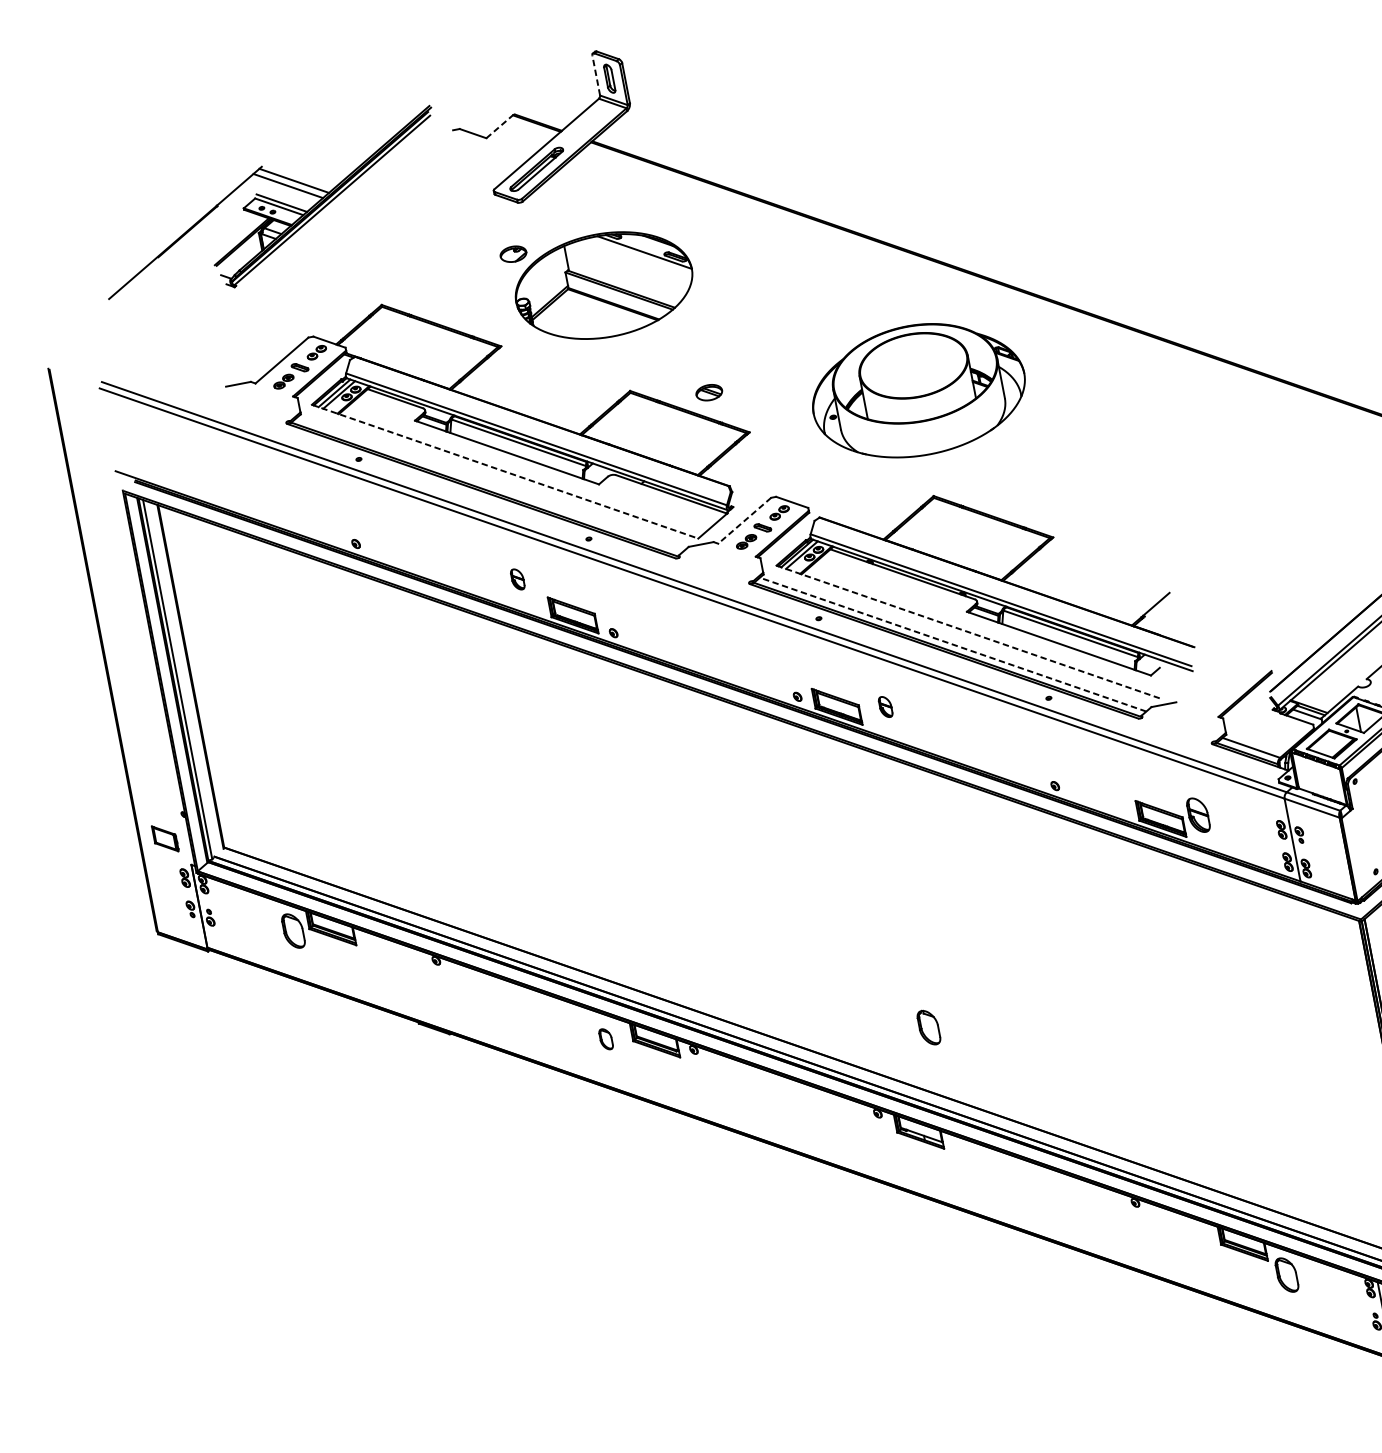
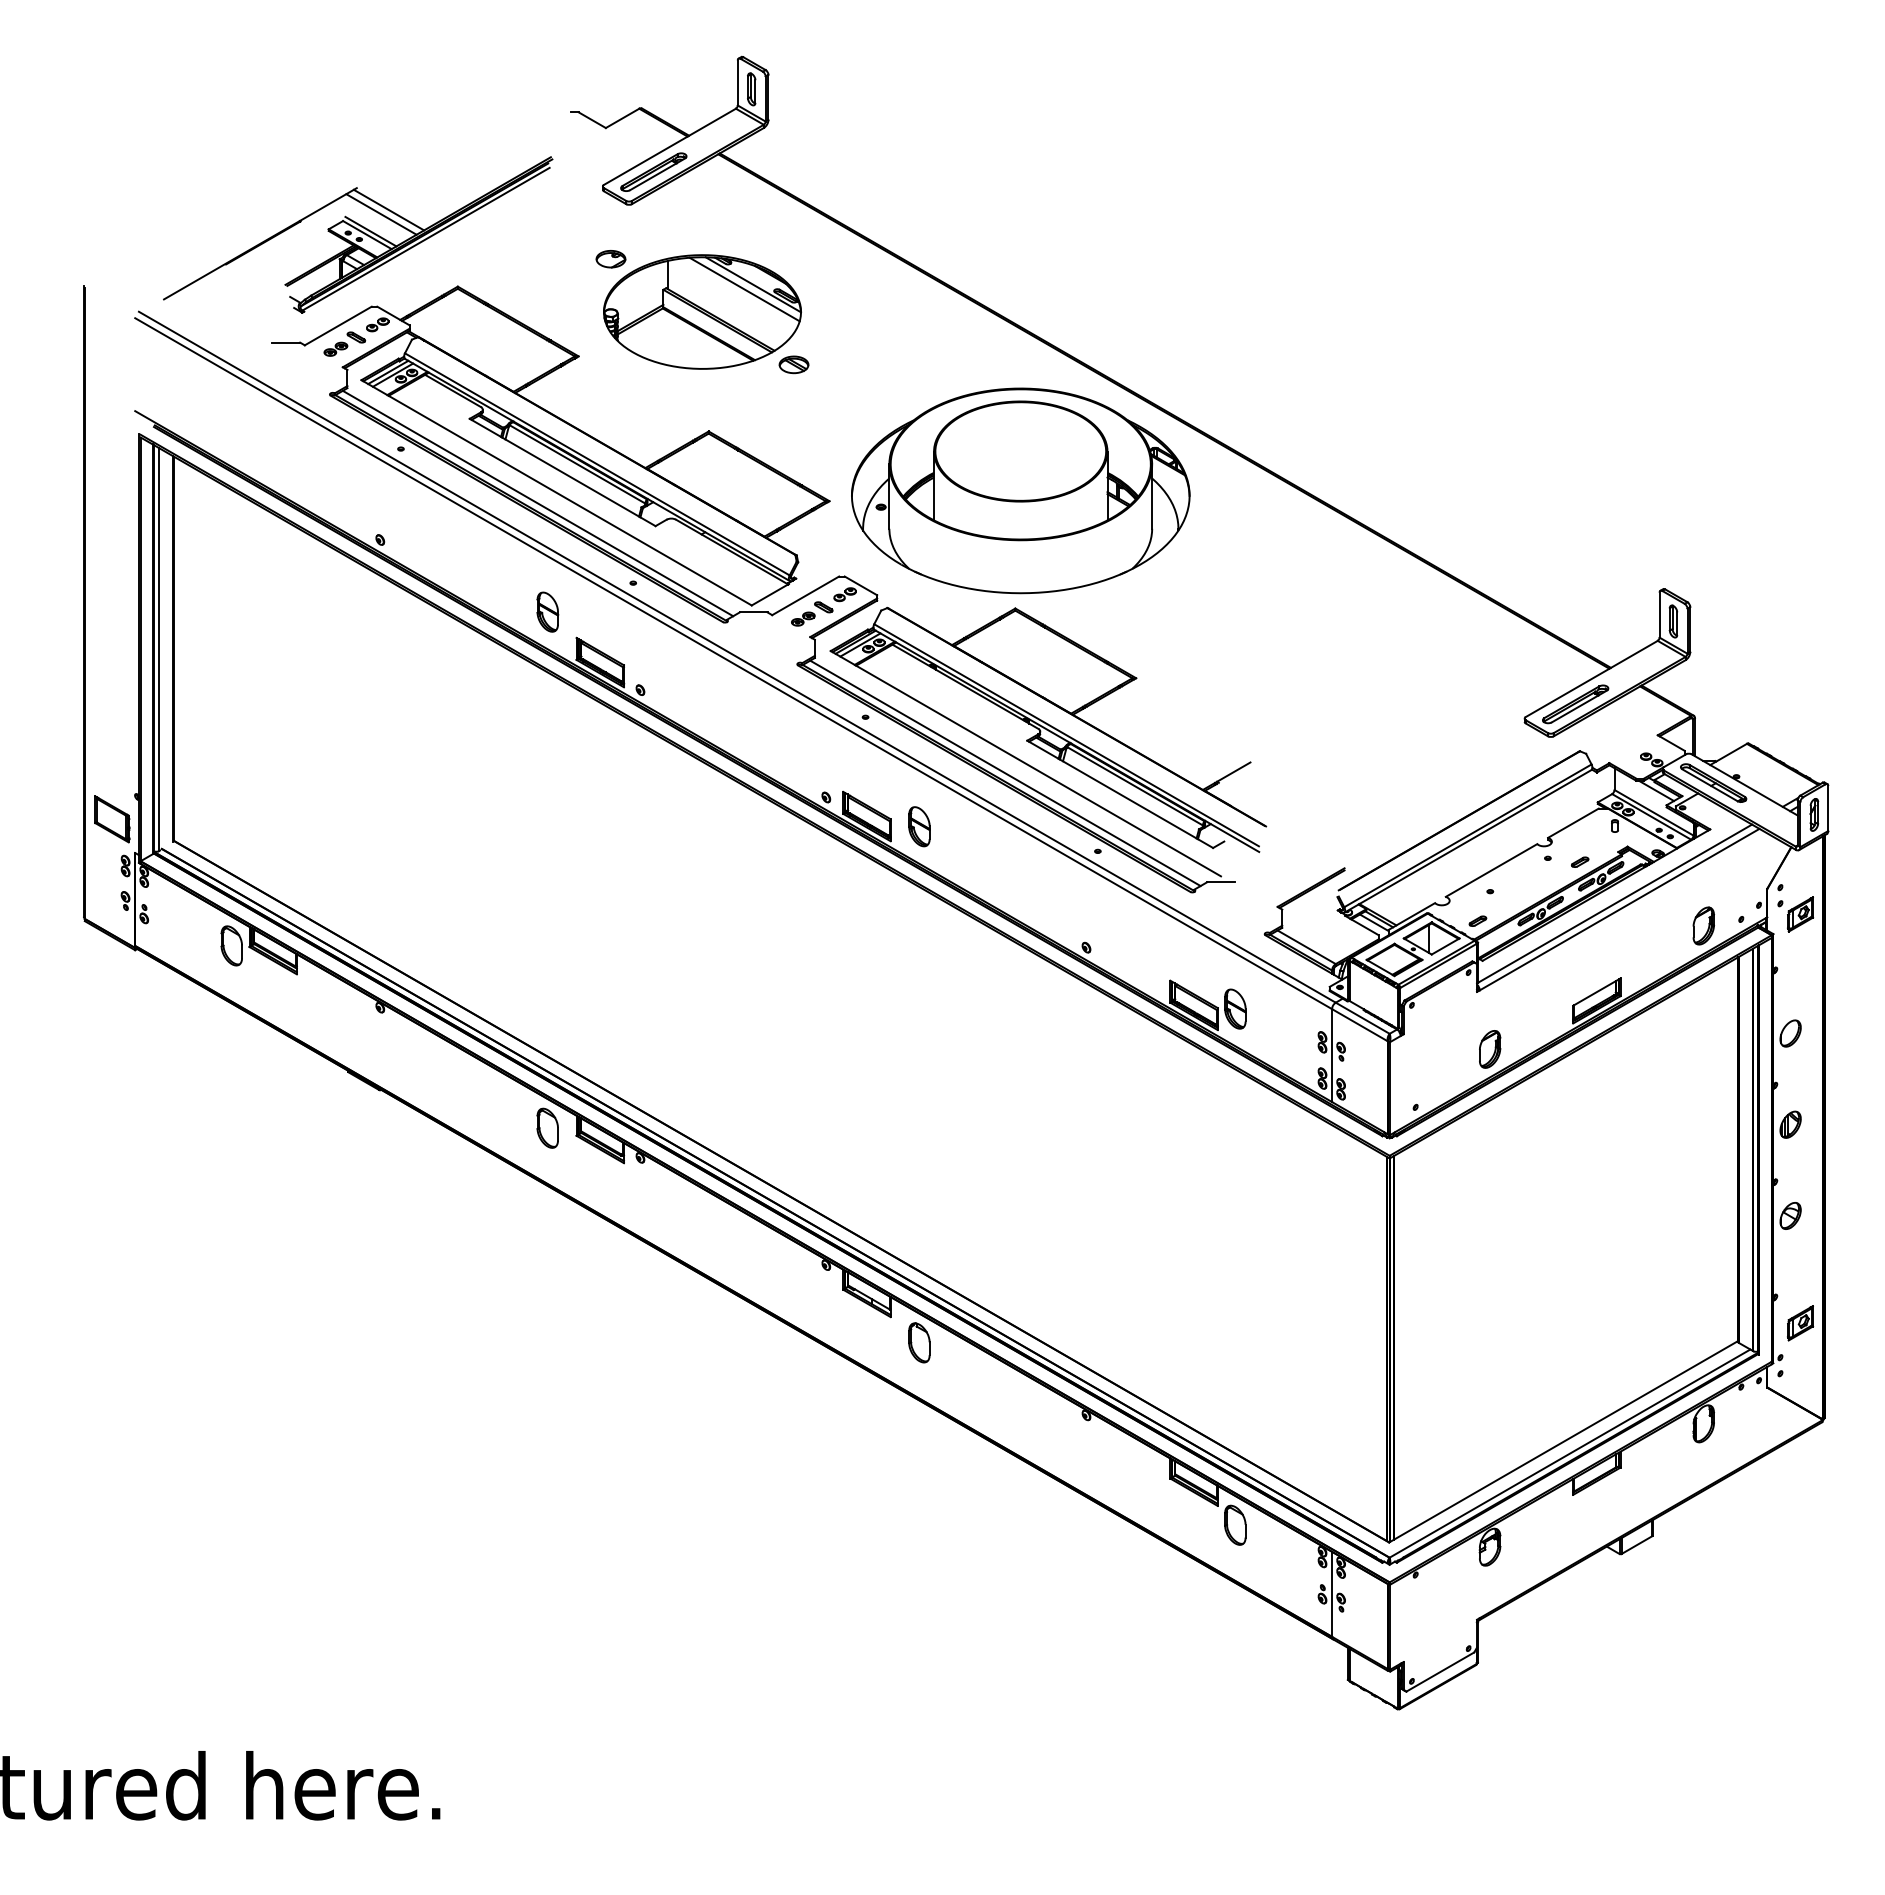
line: (595, 75) -> (737, 82), dashed -> solid
line: (500, 126) -> (623, 118), dashed -> solid
part: (271, 207) -> (358, 234), moved
line: (637, 258) -> (744, 289), added
part: (918, 390) -> (1020, 490), size x1.43
part: (708, 392) -> (793, 364), moved
line: (506, 472) -> (557, 493), dashed -> solid
line: (489, 484) -> (537, 503), added
line: (744, 520) -> (805, 595), dashed -> solid
part: (517, 579) -> (547, 611), size x1.67
line: (970, 632) -> (1026, 763), dashed -> solid
line: (953, 644) -> (1005, 773), dashed -> solid
part: (885, 706) -> (919, 826), size x1.67
part: (165, 838) -> (112, 819), size x1.43
part: (928, 1027) -> (919, 1342), moved
part: (605, 1038) -> (547, 1127), size x1.67

